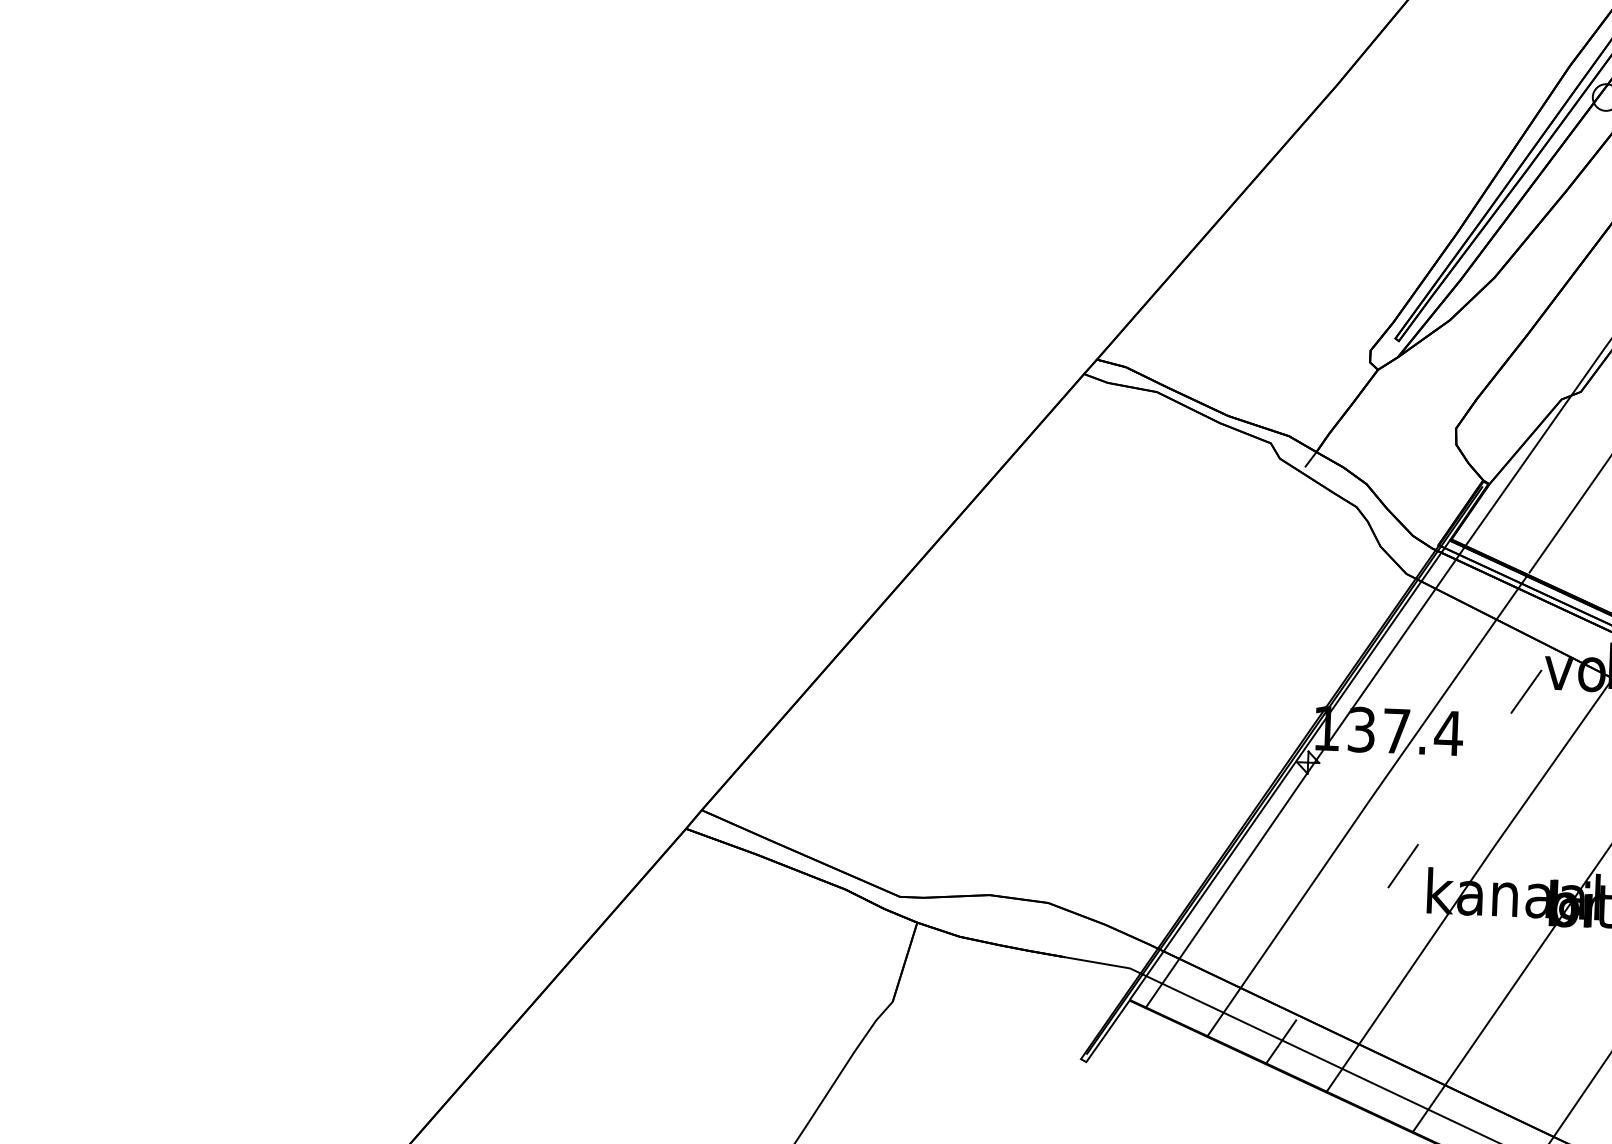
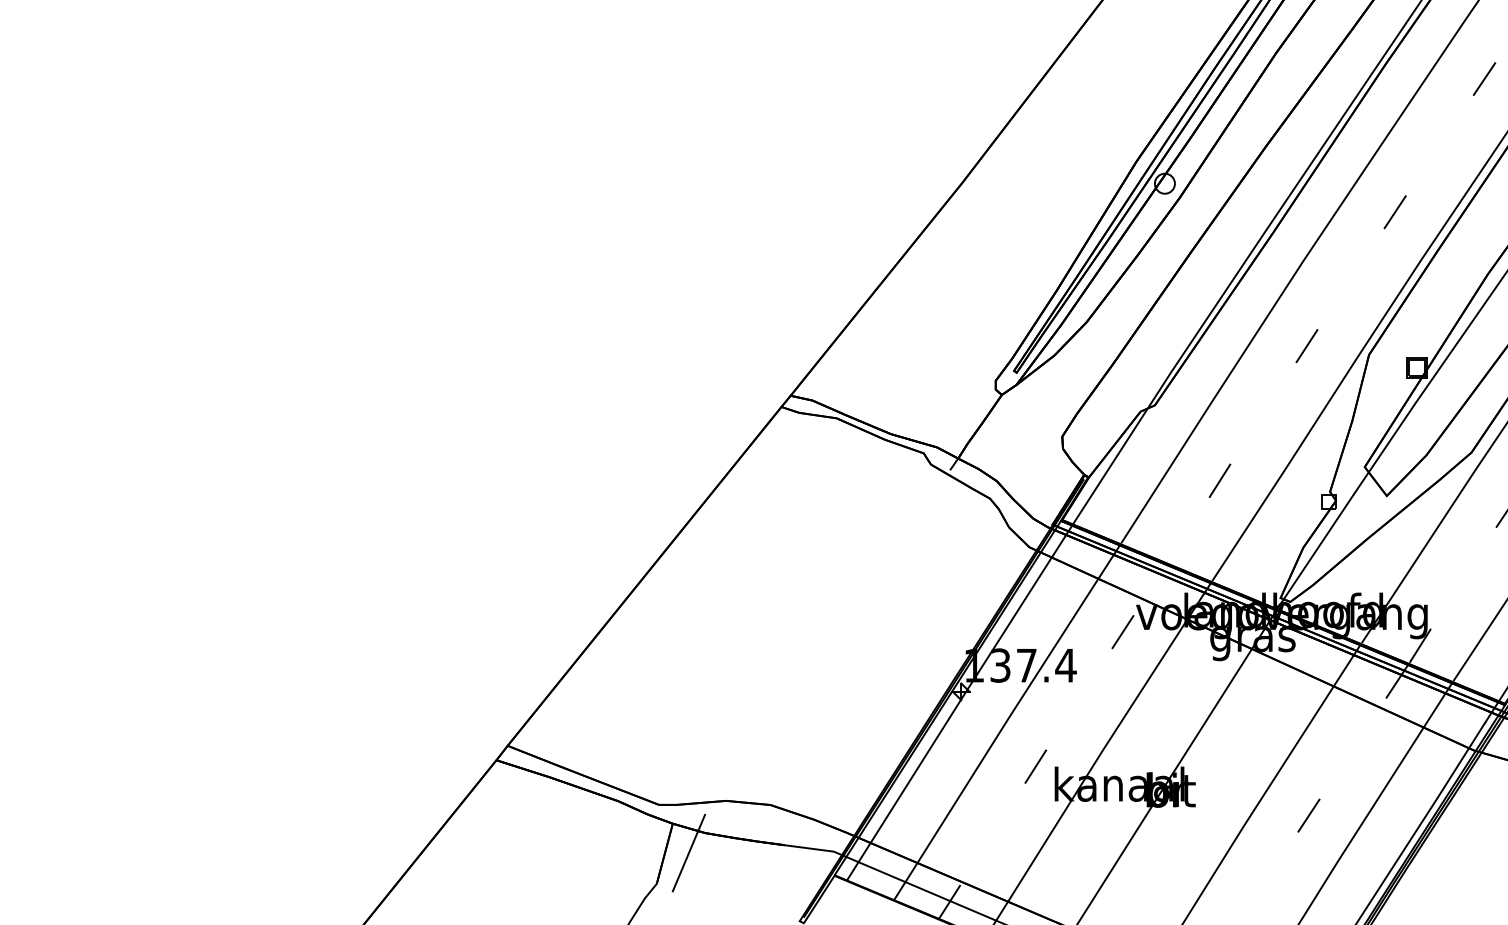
line: (936, 961) -> (688, 852), added

